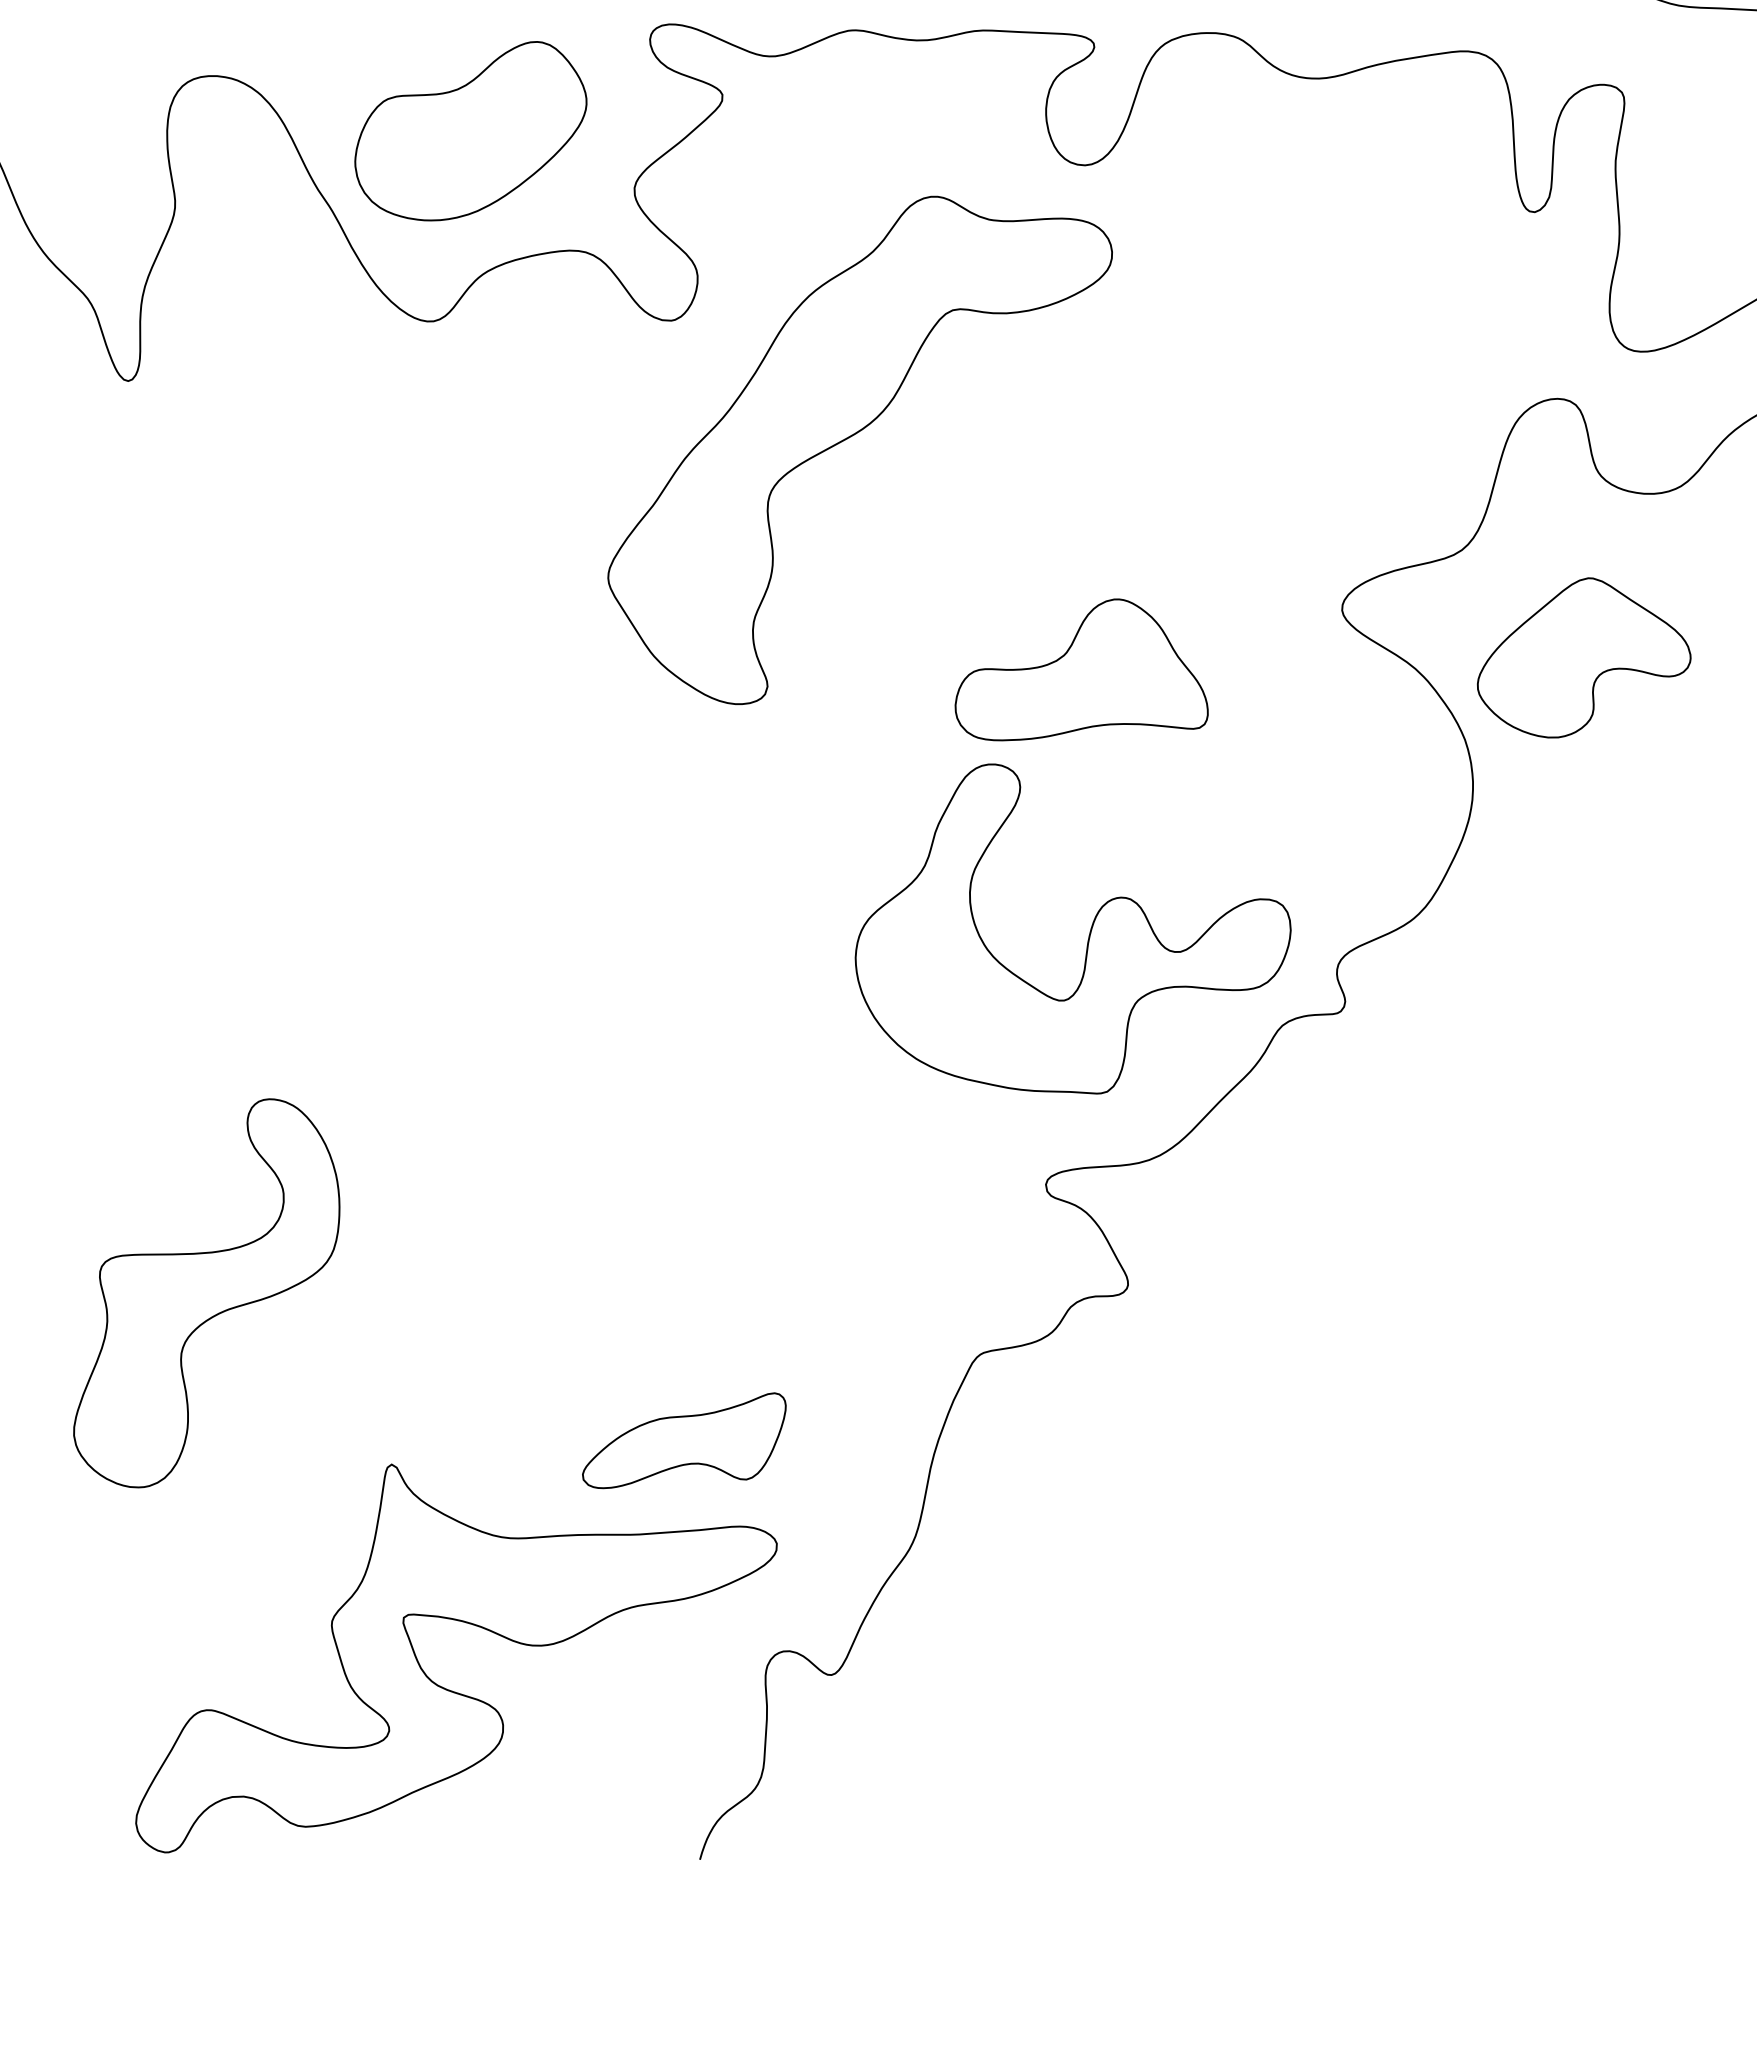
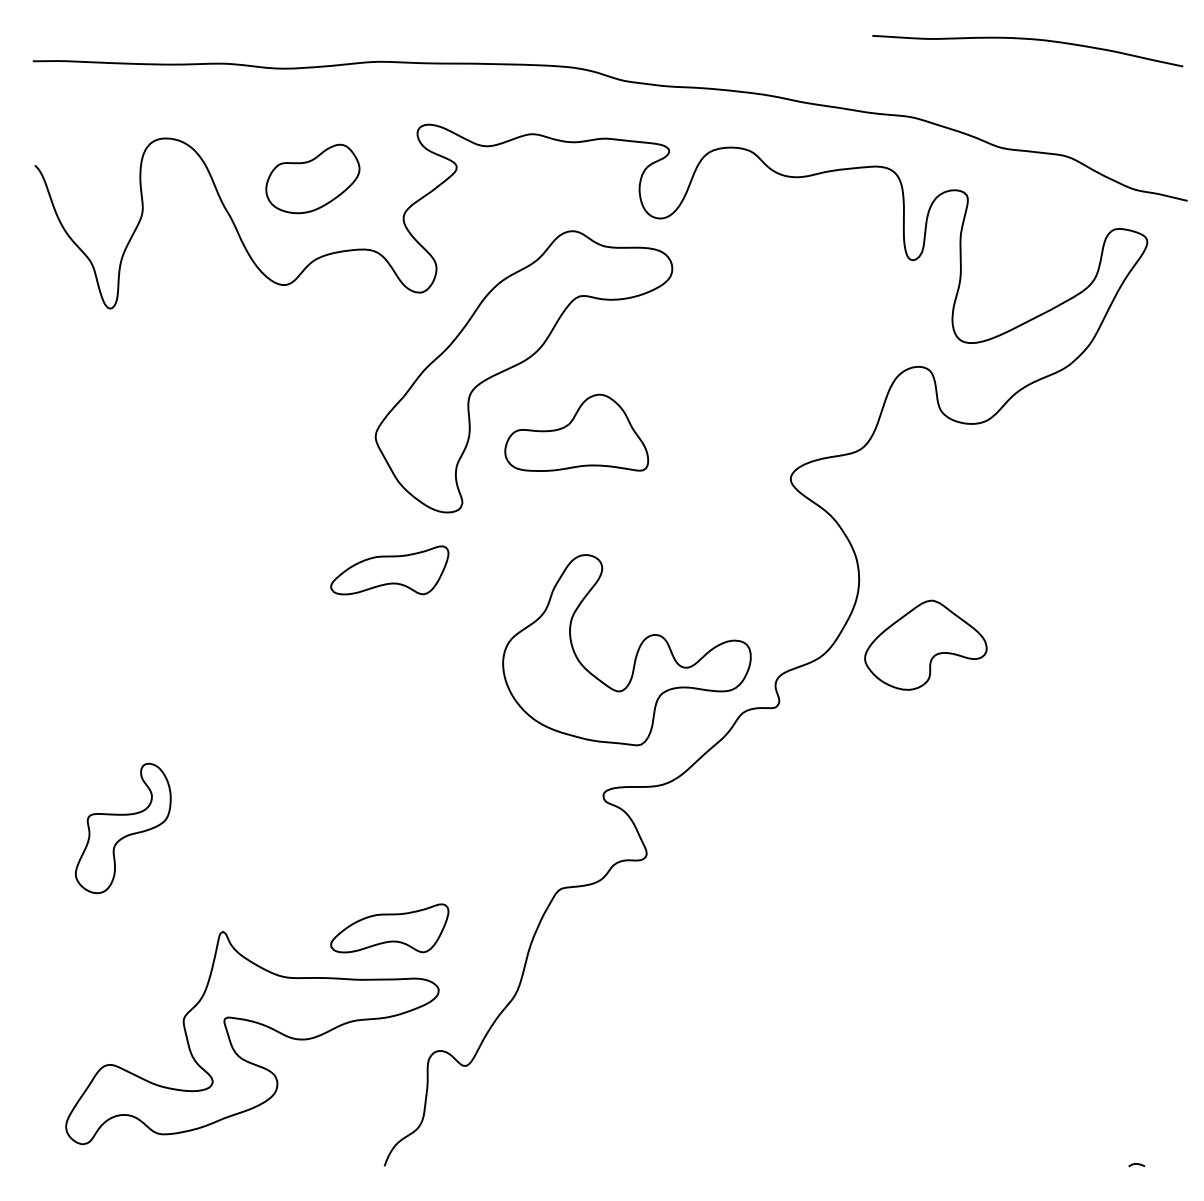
part: (470, 131) -> (312, 178), size x0.7
part: (1582, 655) -> (925, 644), moved
part: (1078, 668) -> (576, 432), moved
part: (646, 812) -> (389, 570), added
part: (205, 1293) -> (123, 828), size x0.6

